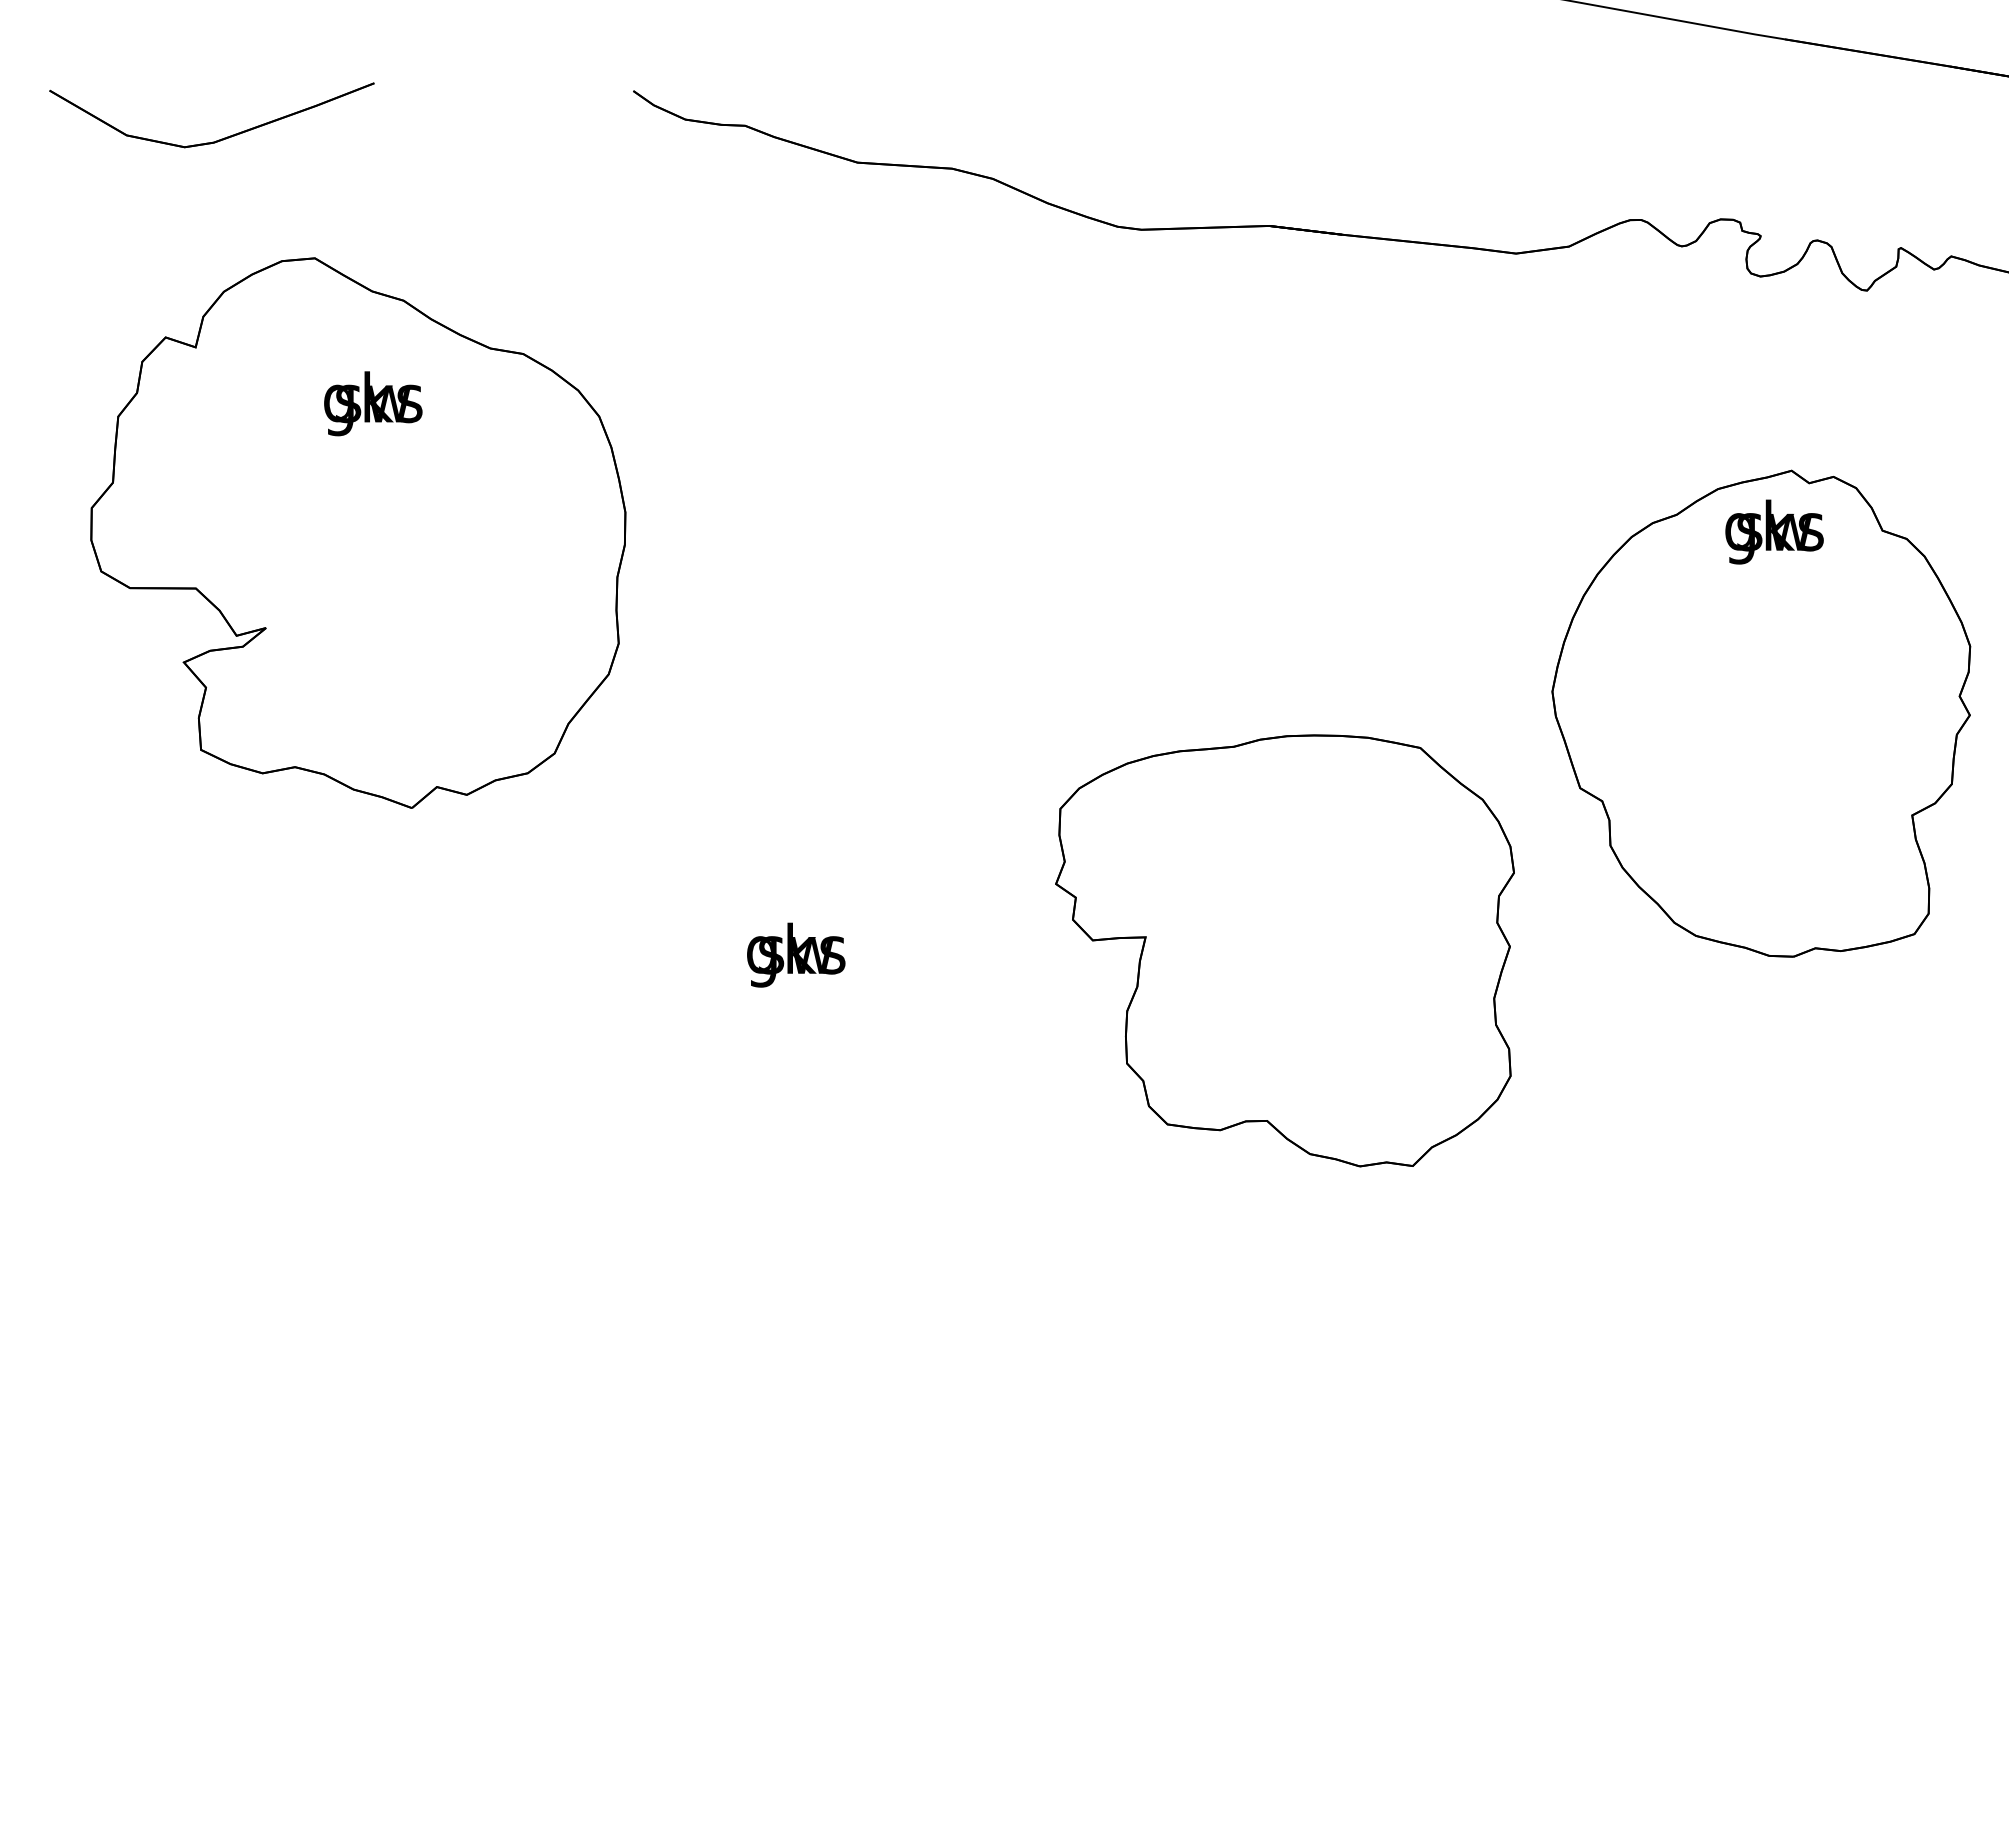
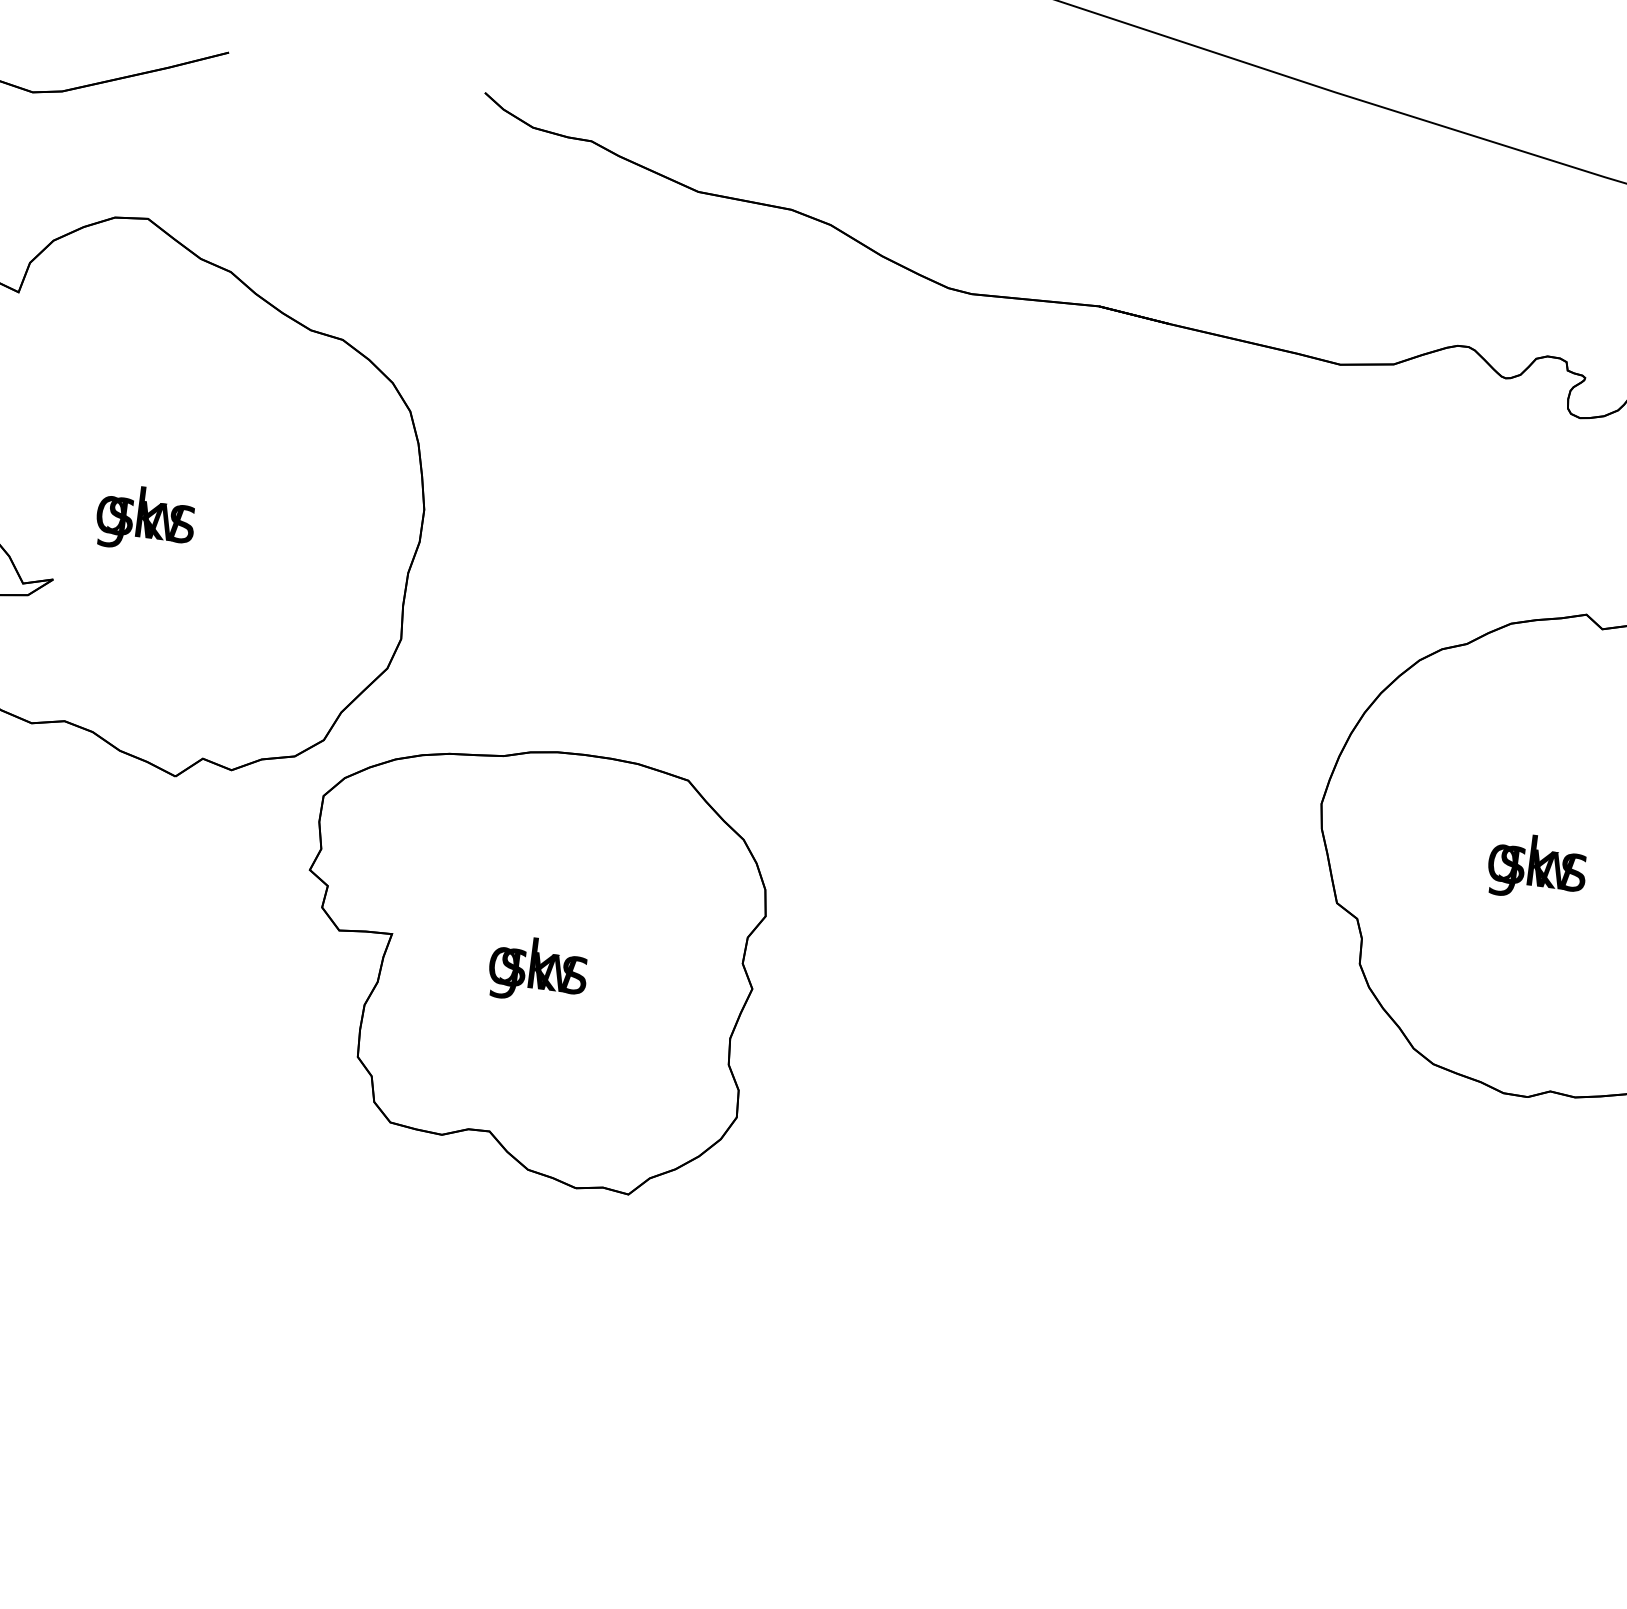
text: (373, 403) -> (146, 519), moved
text: (1774, 531) -> (1537, 867), moved
part: (1284, 950) -> (528, 964), moved

